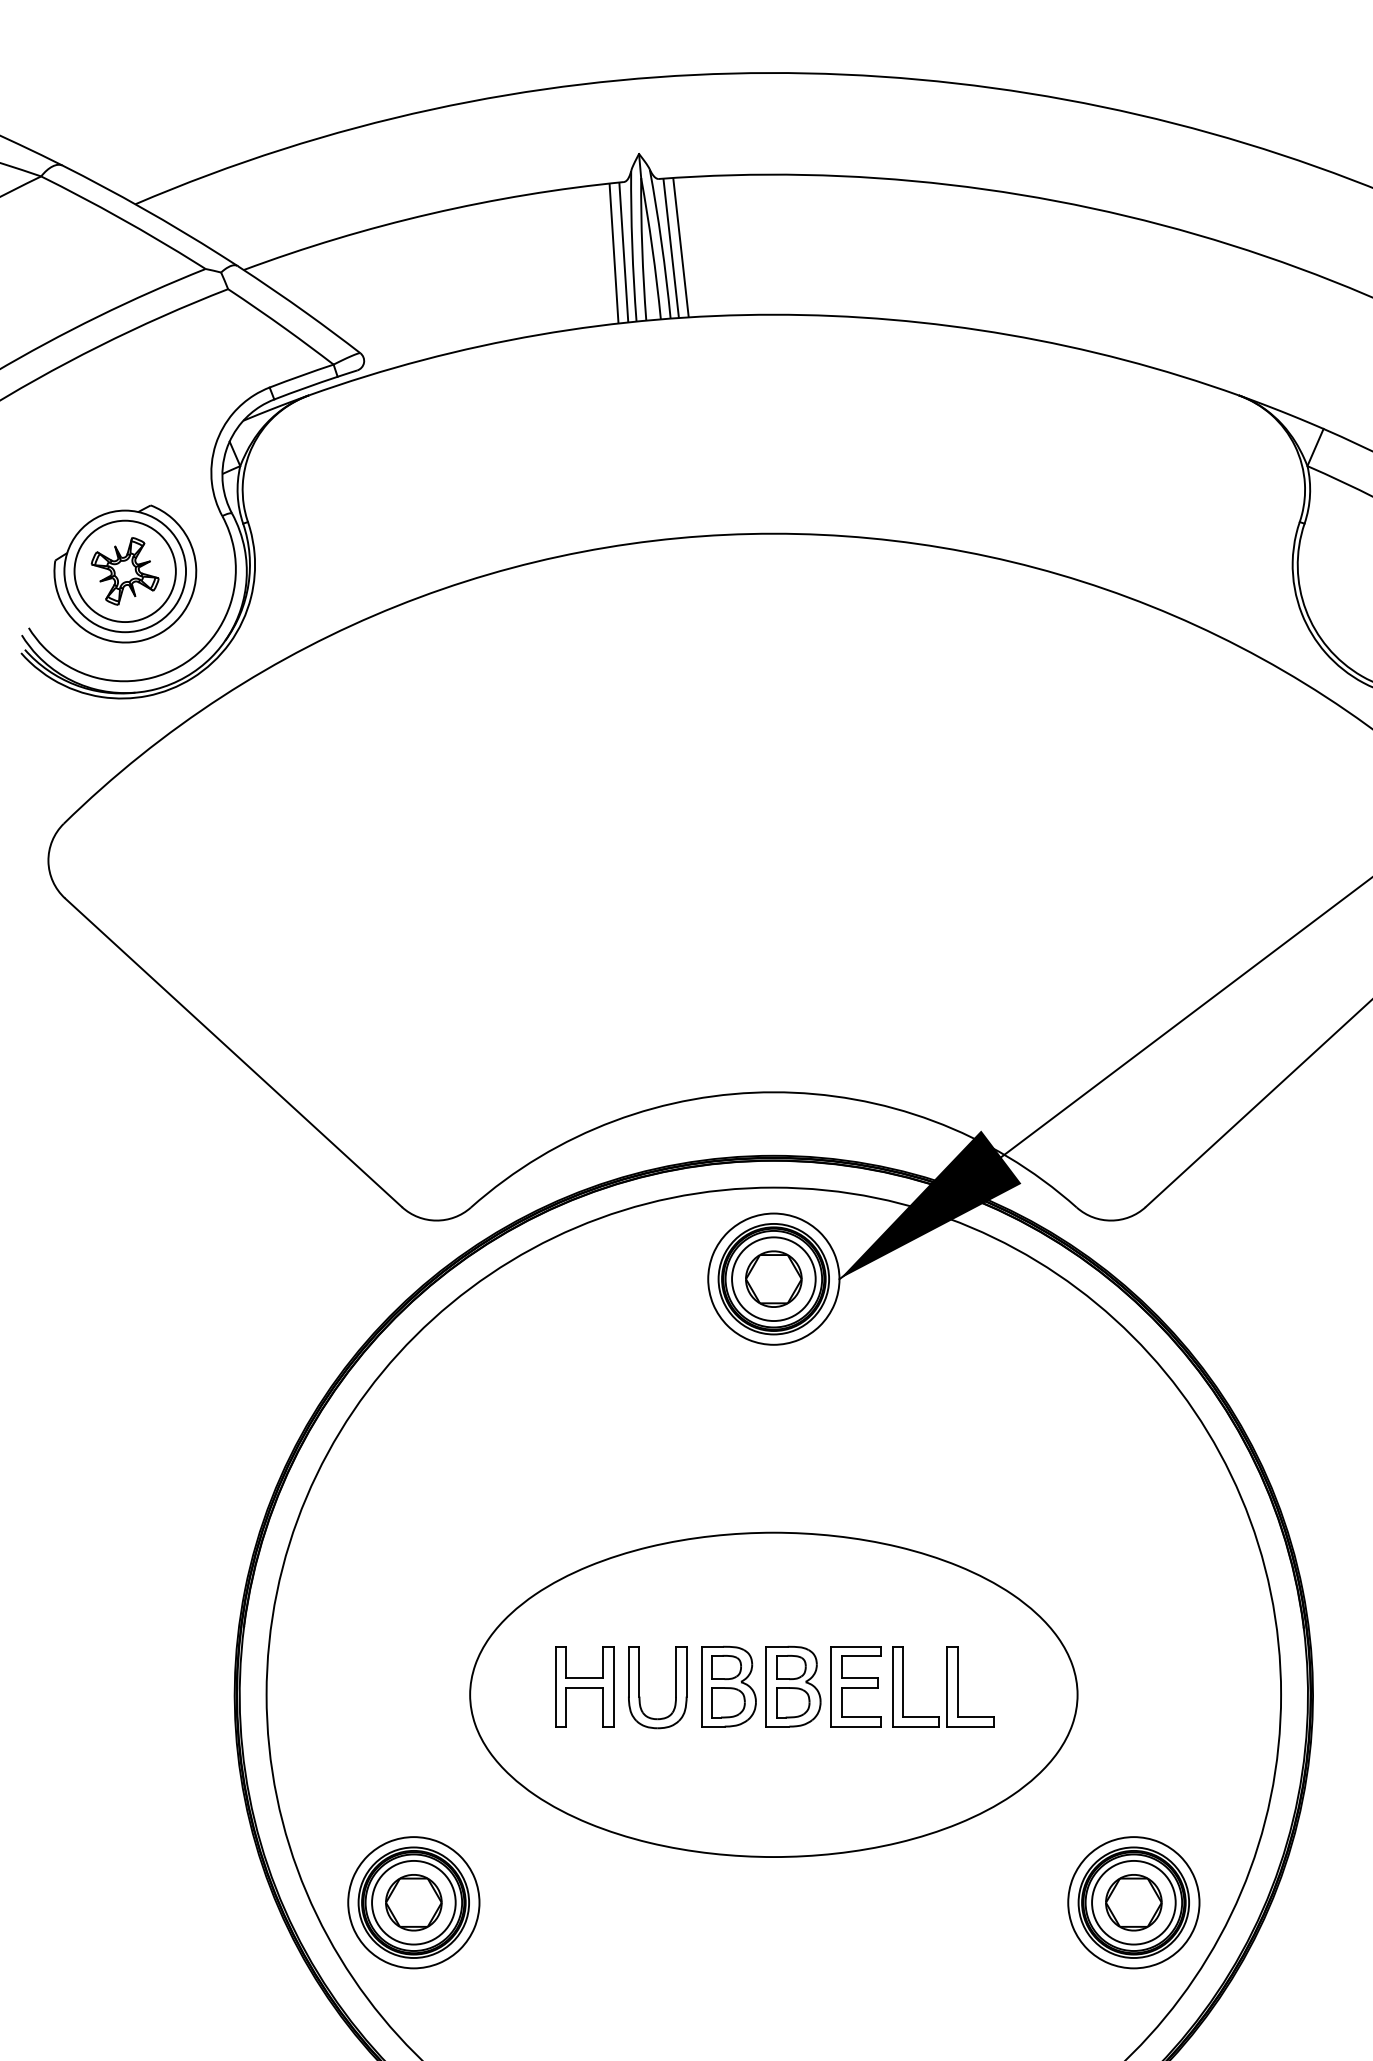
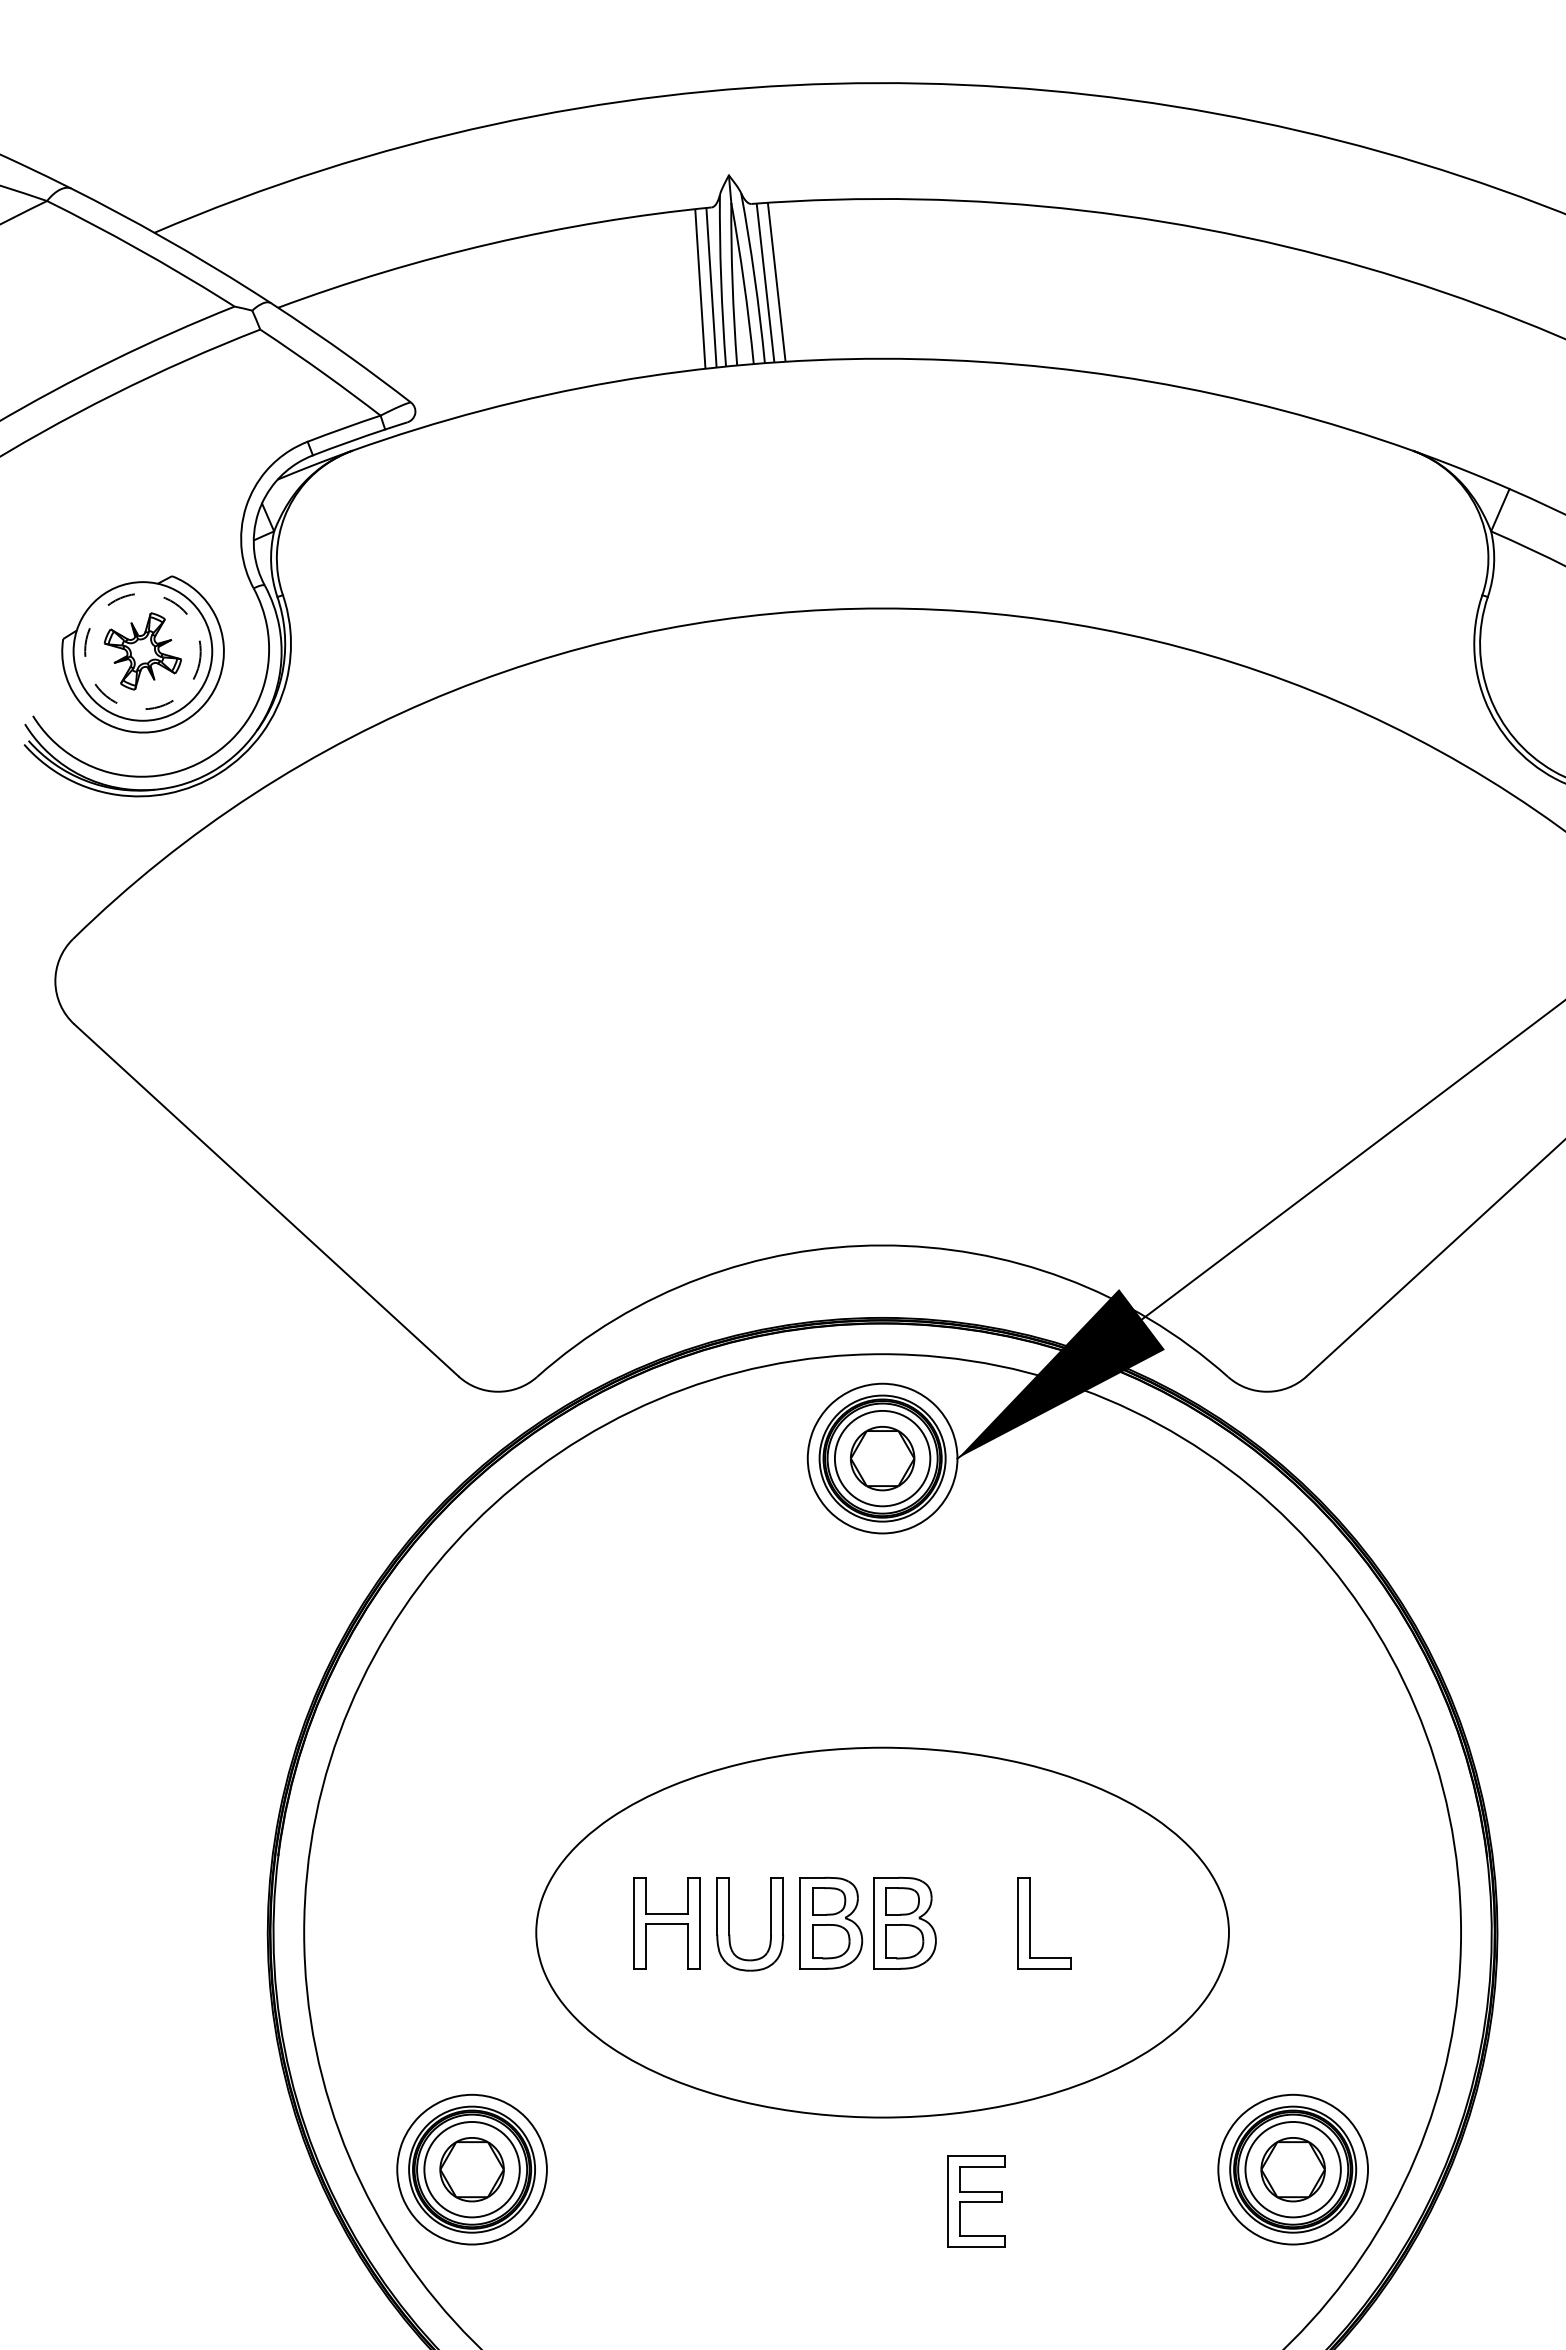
circle: (124, 571) -> (142, 651), solid -> dashed
part: (856, 1686) -> (976, 2201), moved
part: (957, 1686) -> (1092, 1923), removed

